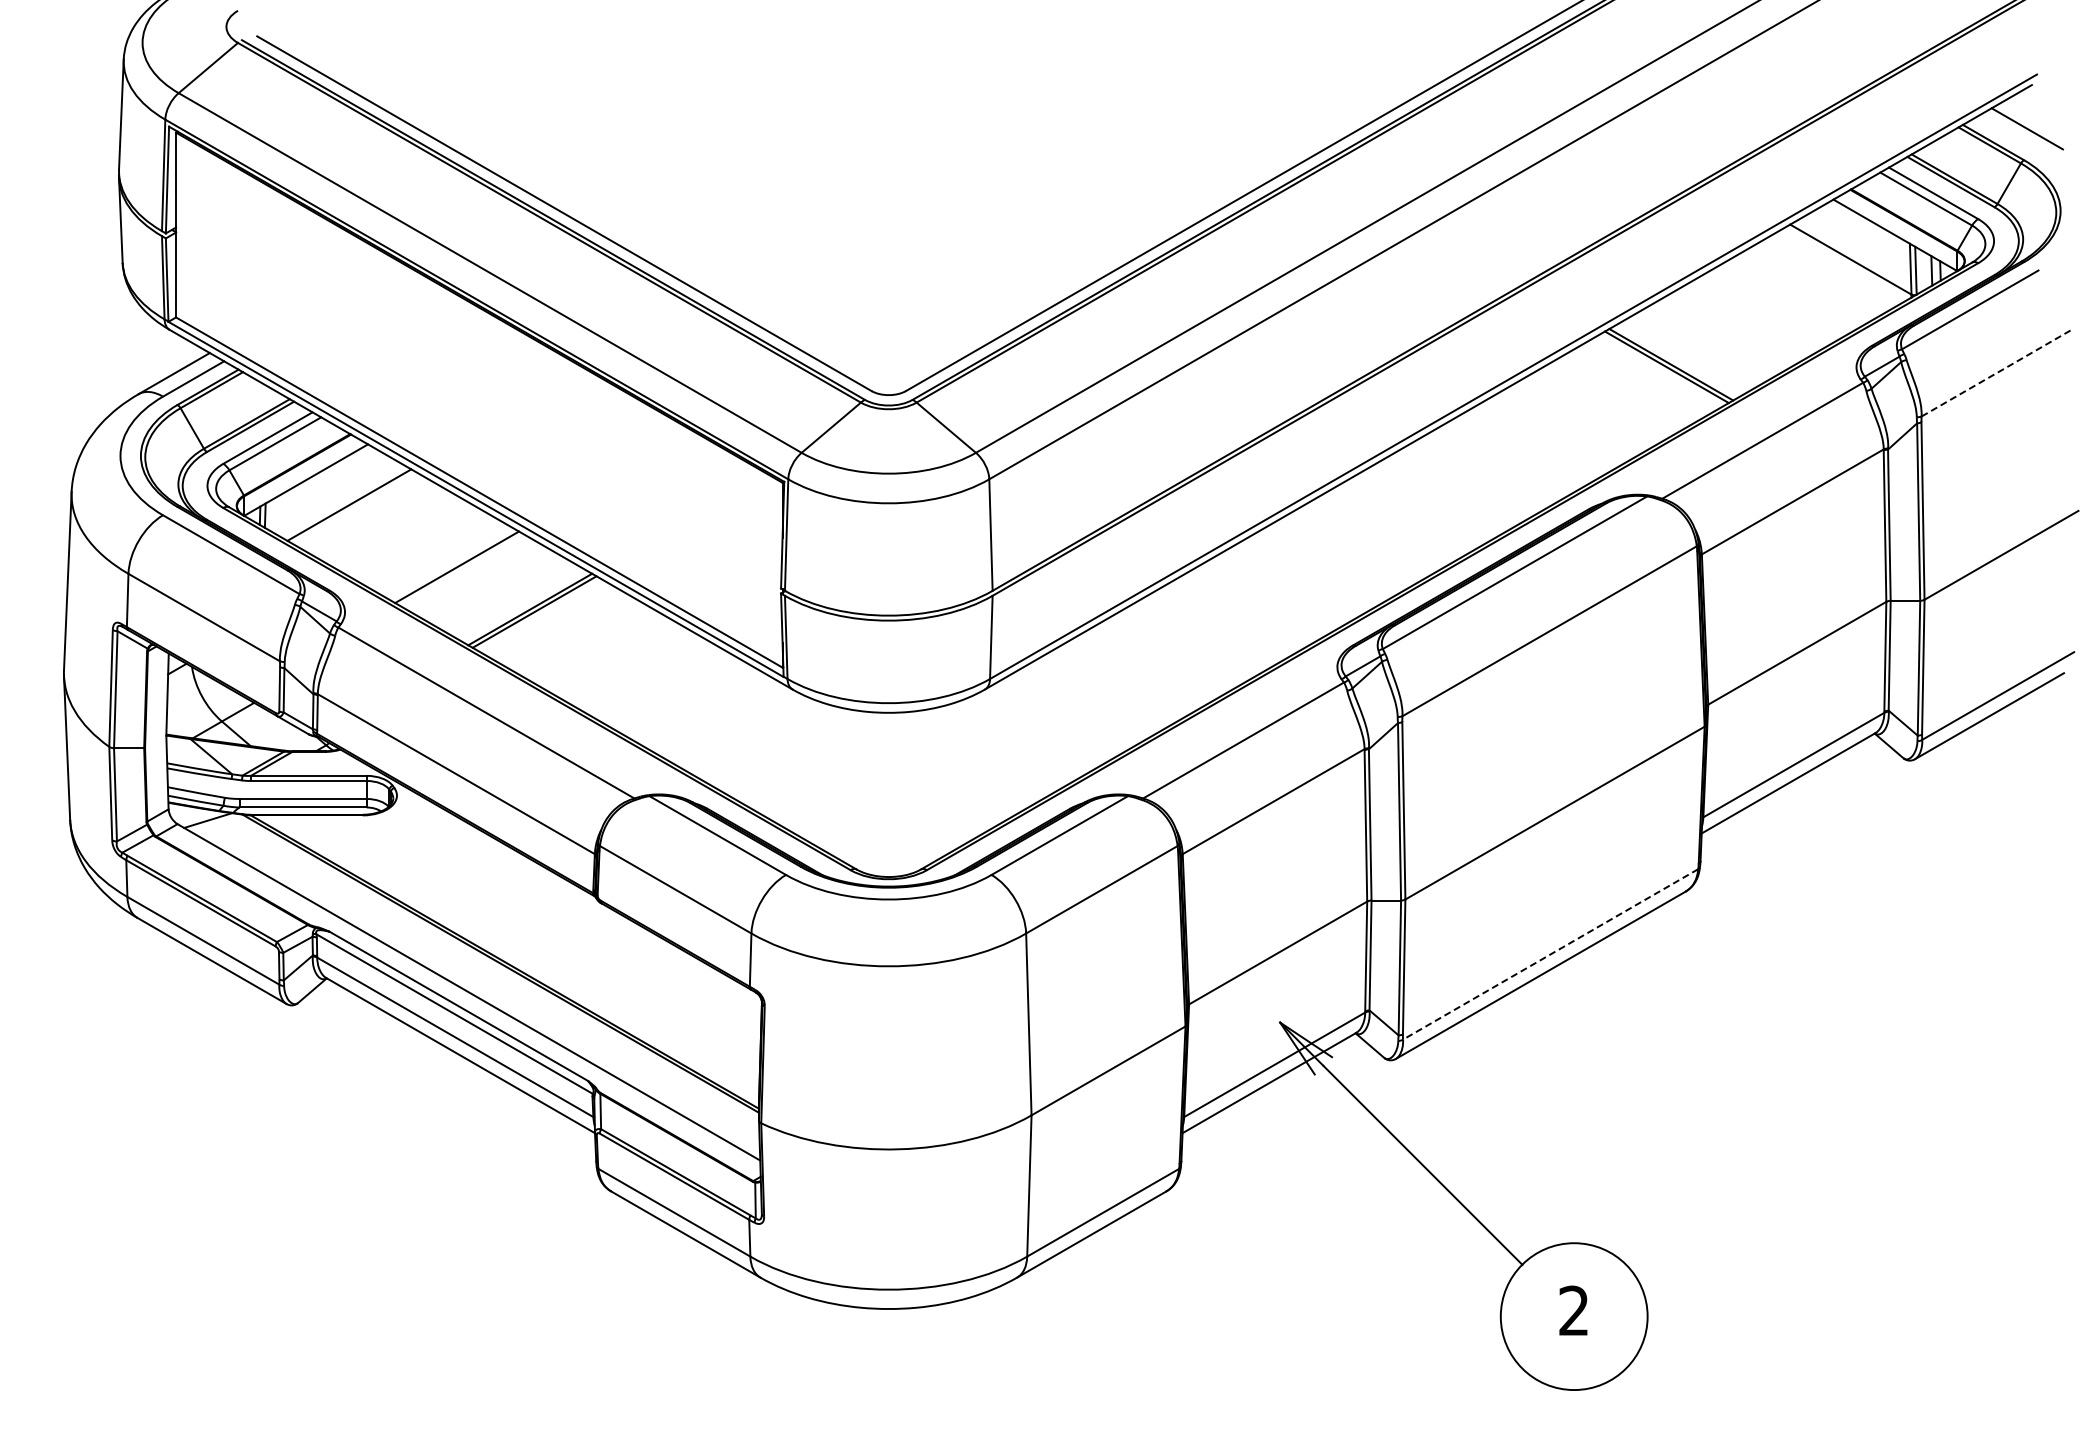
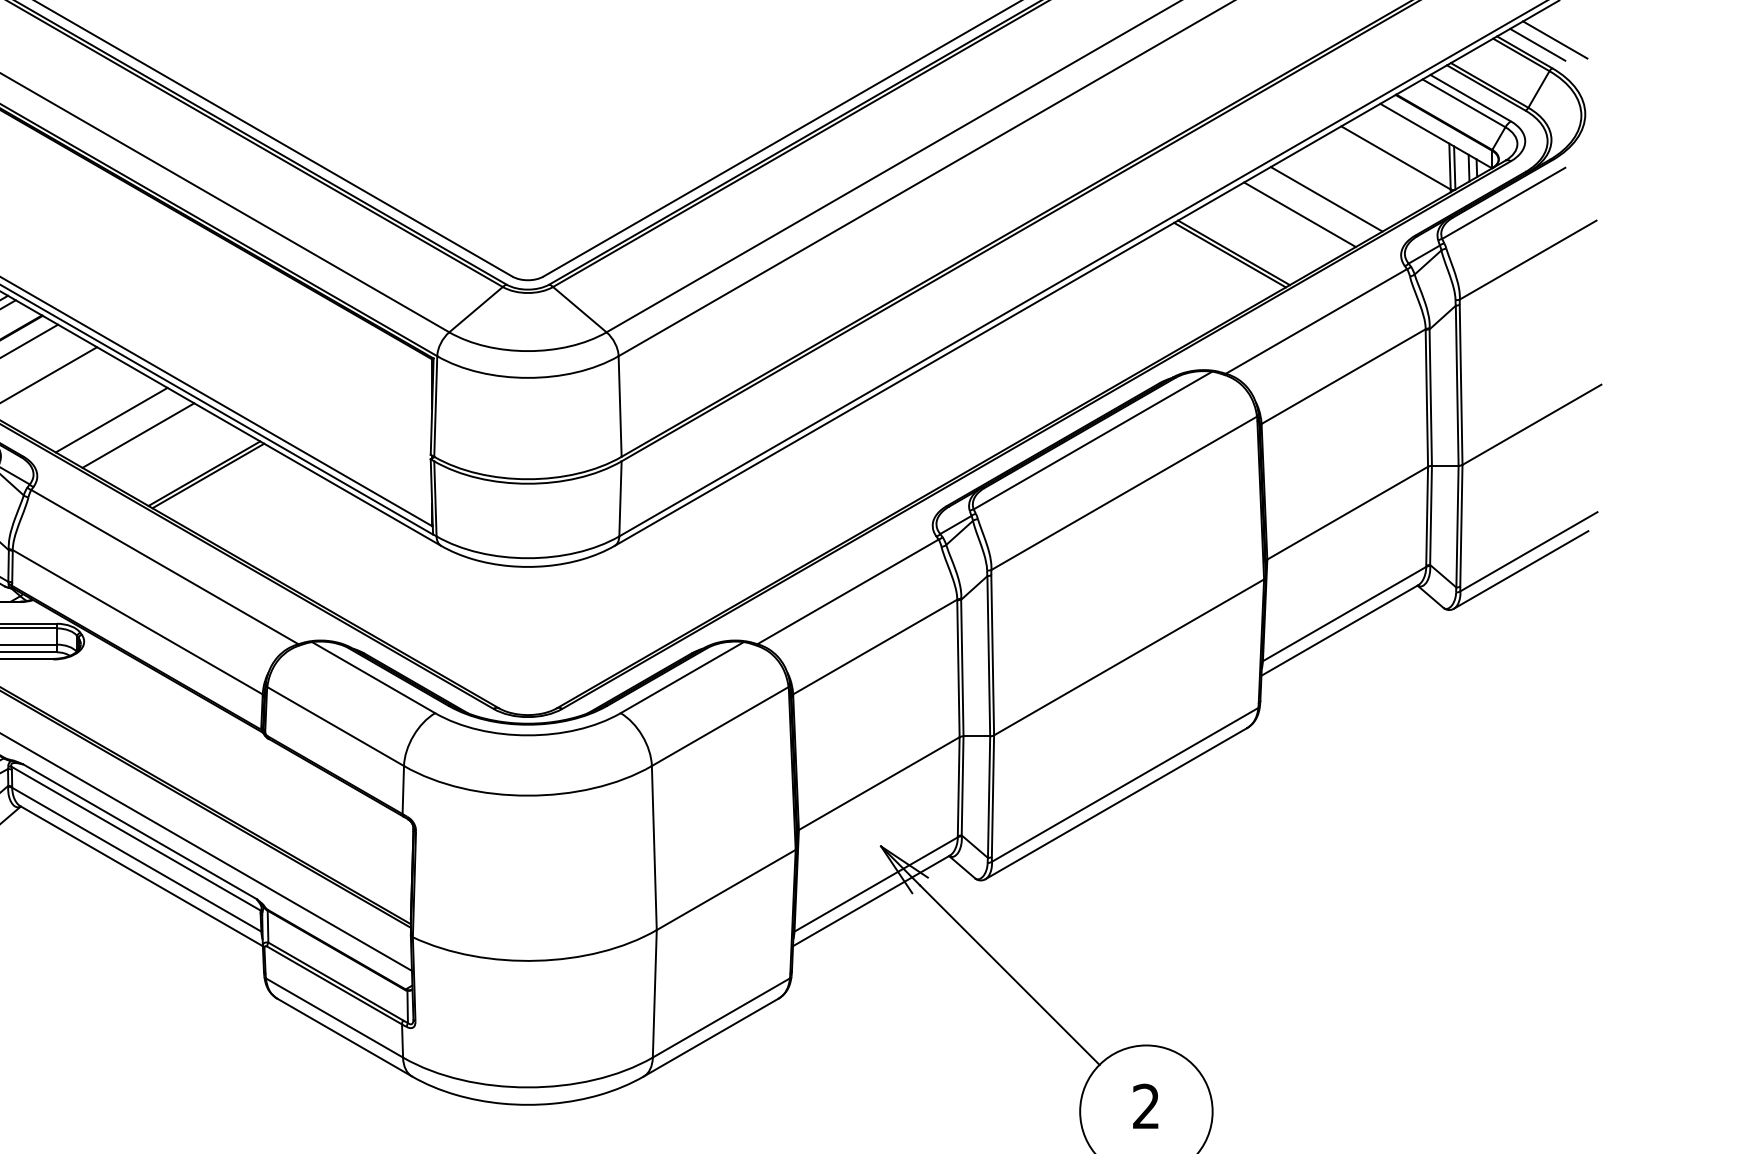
line: (2007, 133) -> (1537, 44), added
line: (1774, 305) -> (1327, 199), added
line: (1744, 322) -> (1300, 214), added
line: (1997, 372) -> (1528, 259), dashed -> solid
line: (427, 549) -> (111, 419), added
line: (1550, 954) -> (1125, 784), dashed -> solid

